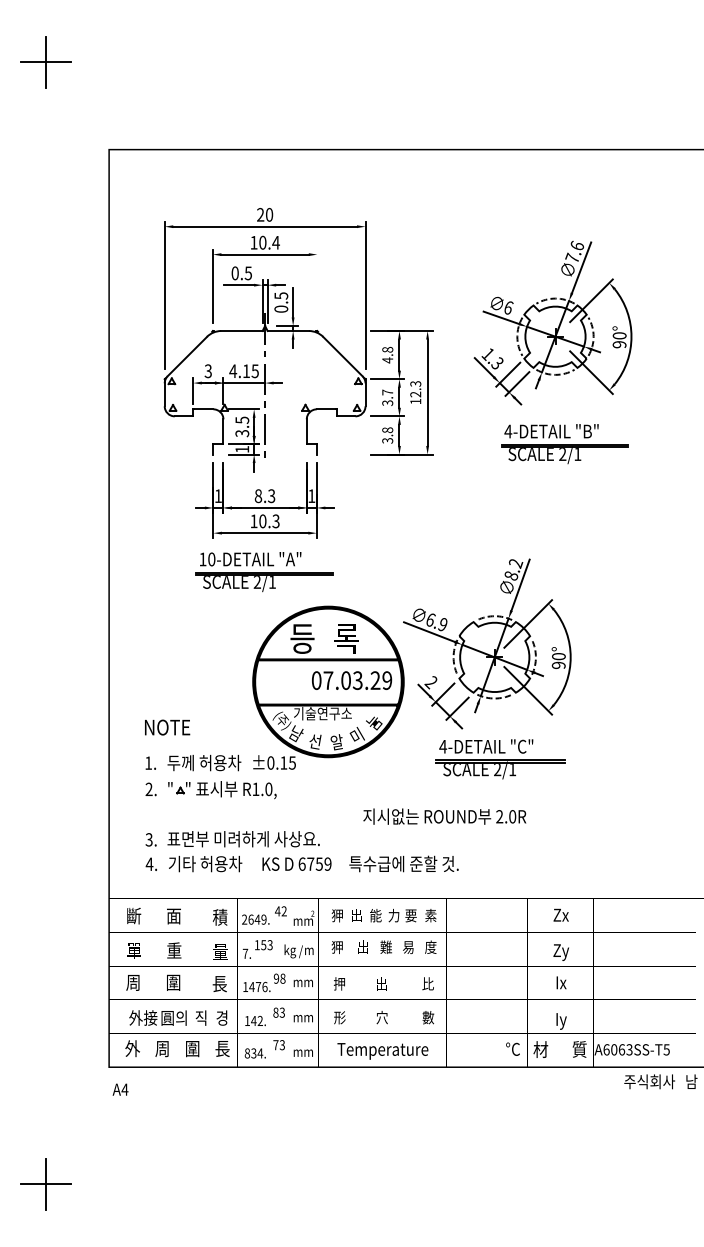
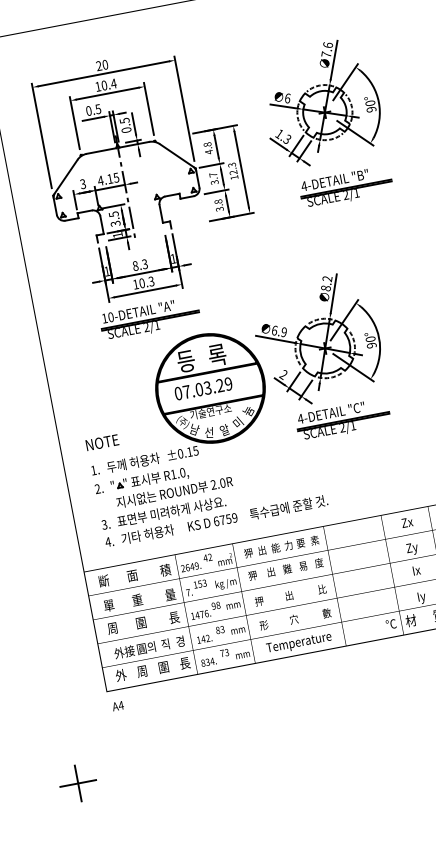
line: (317, 285) -> (149, 108), added
text: (352, 680) -> (203, 388), moved
text: (444, 816) -> (174, 492), moved

